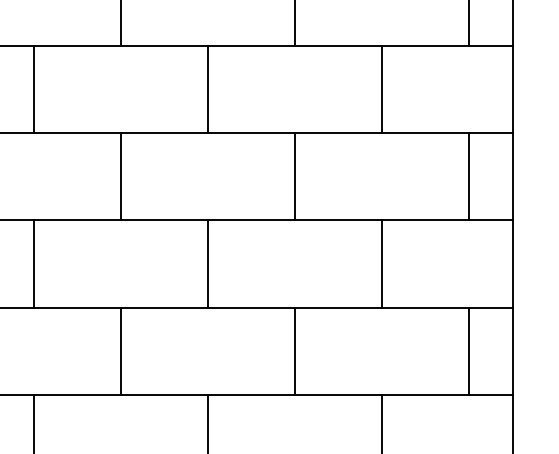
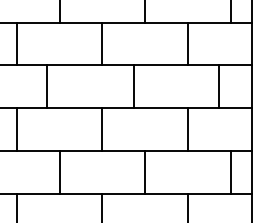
line: (120, 176) -> (46, 86), moved
line: (295, 176) -> (134, 86), moved
line: (468, 176) -> (218, 86), moved

